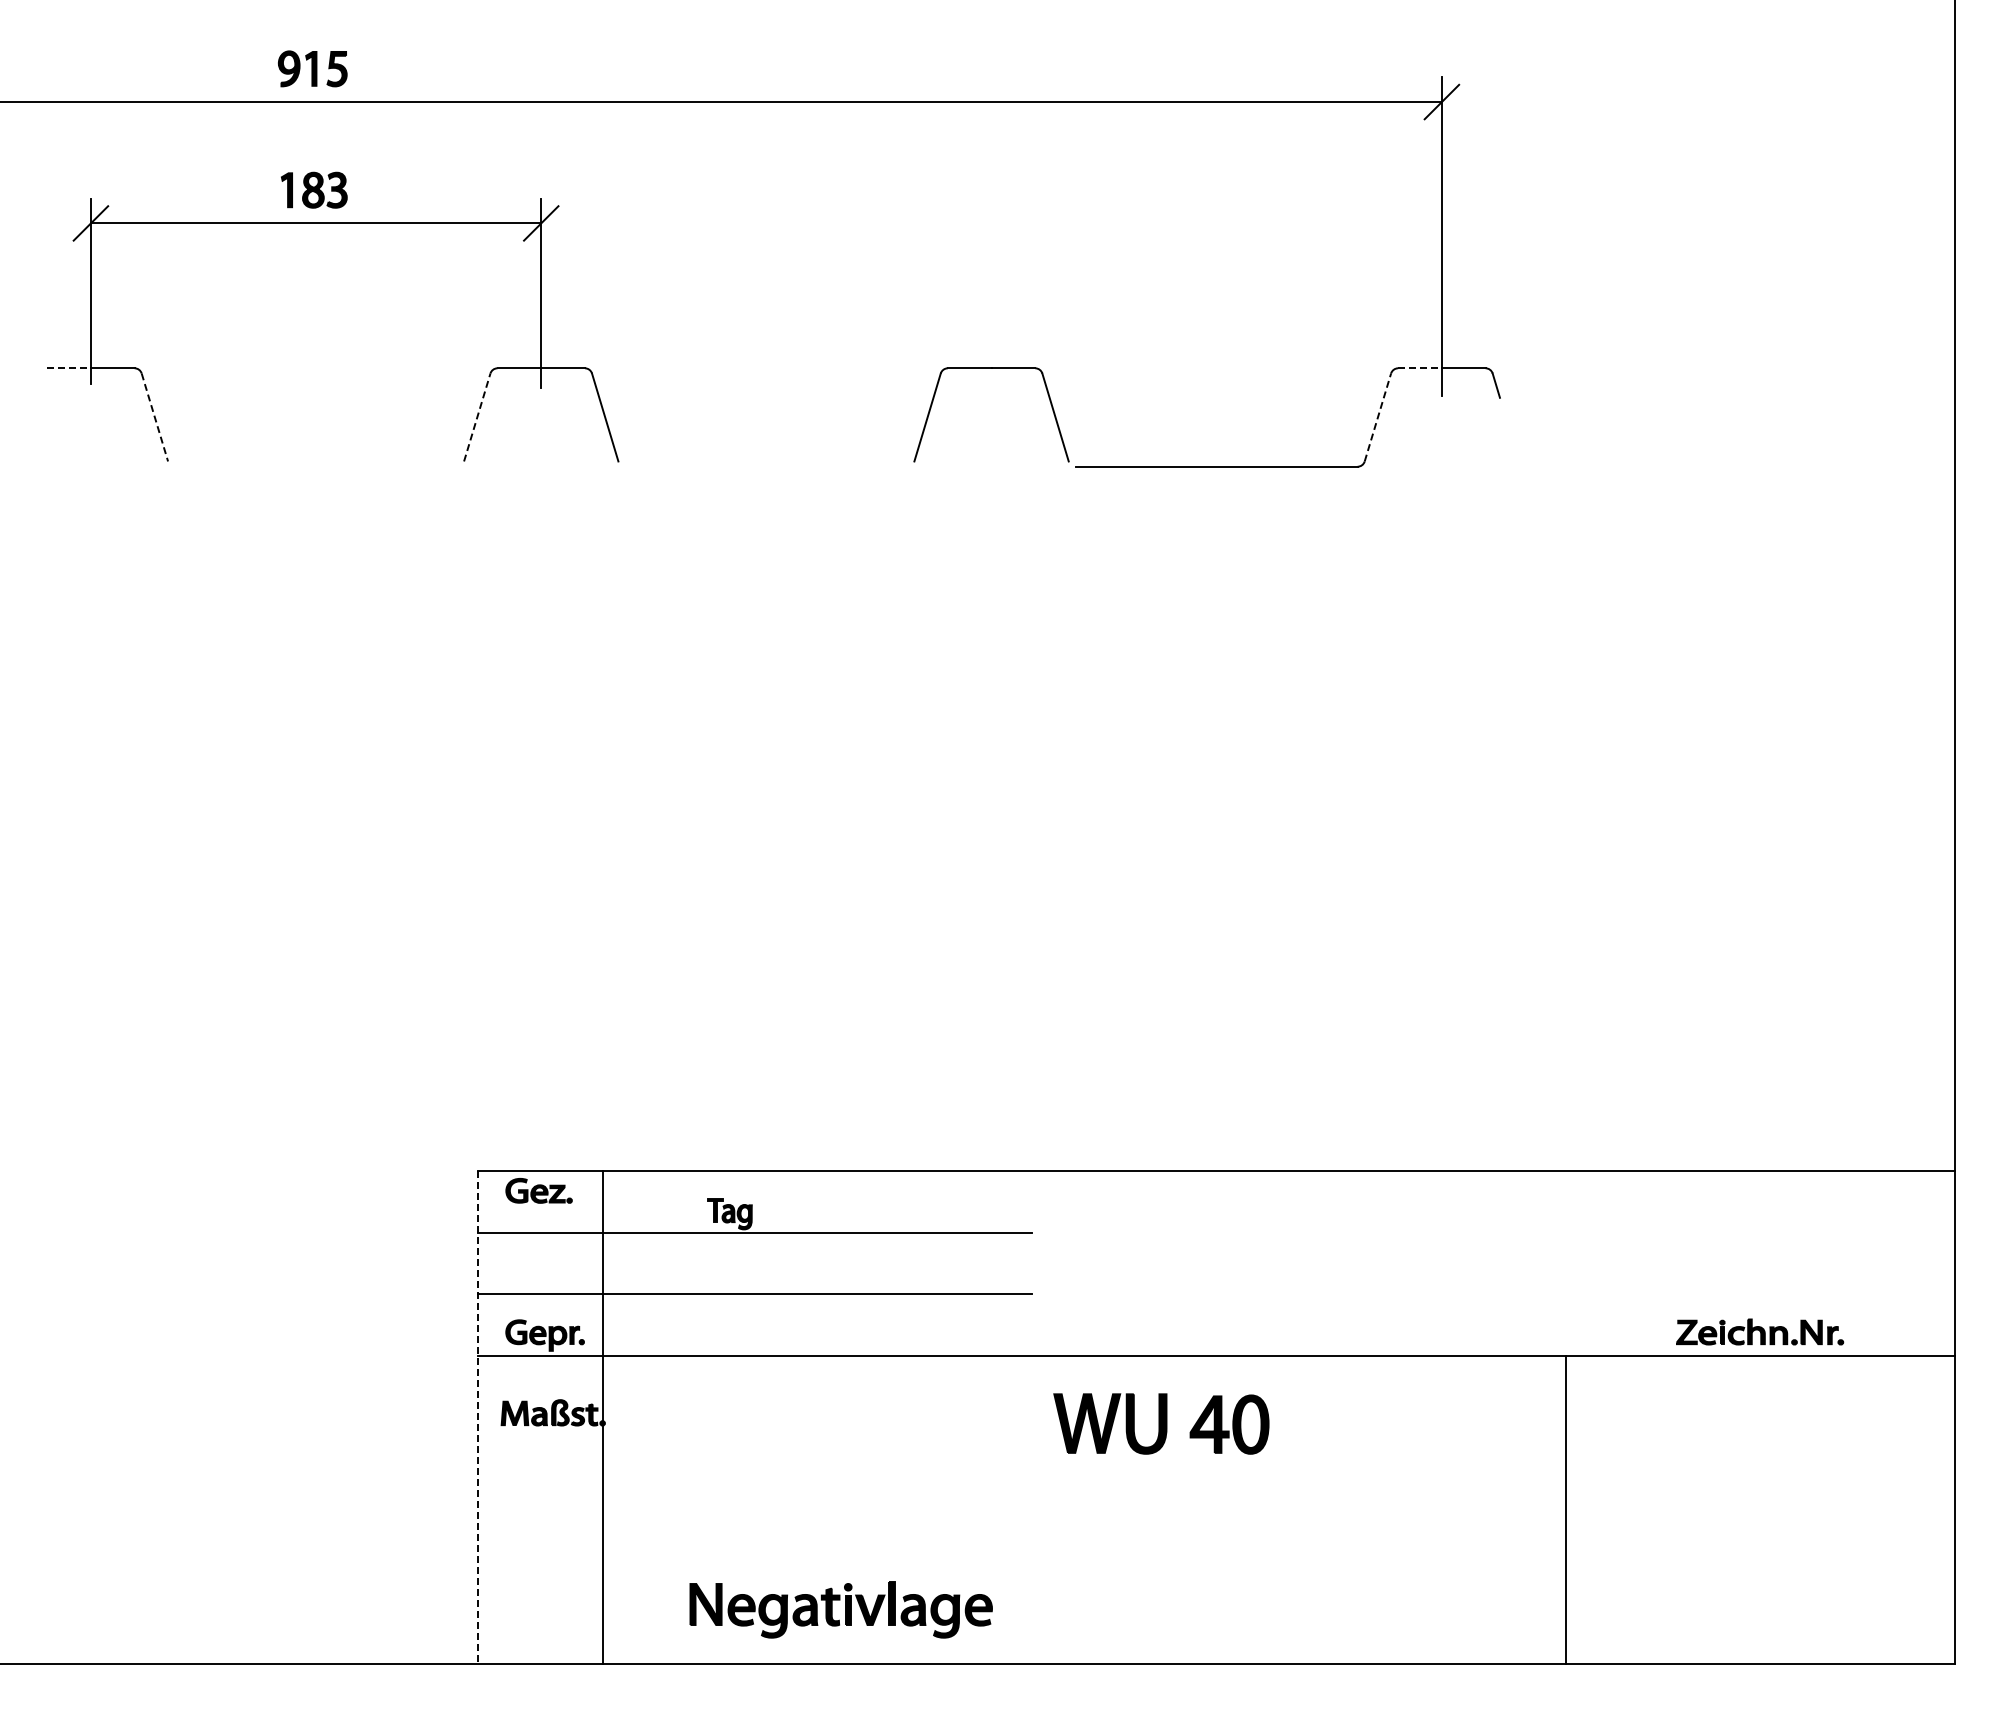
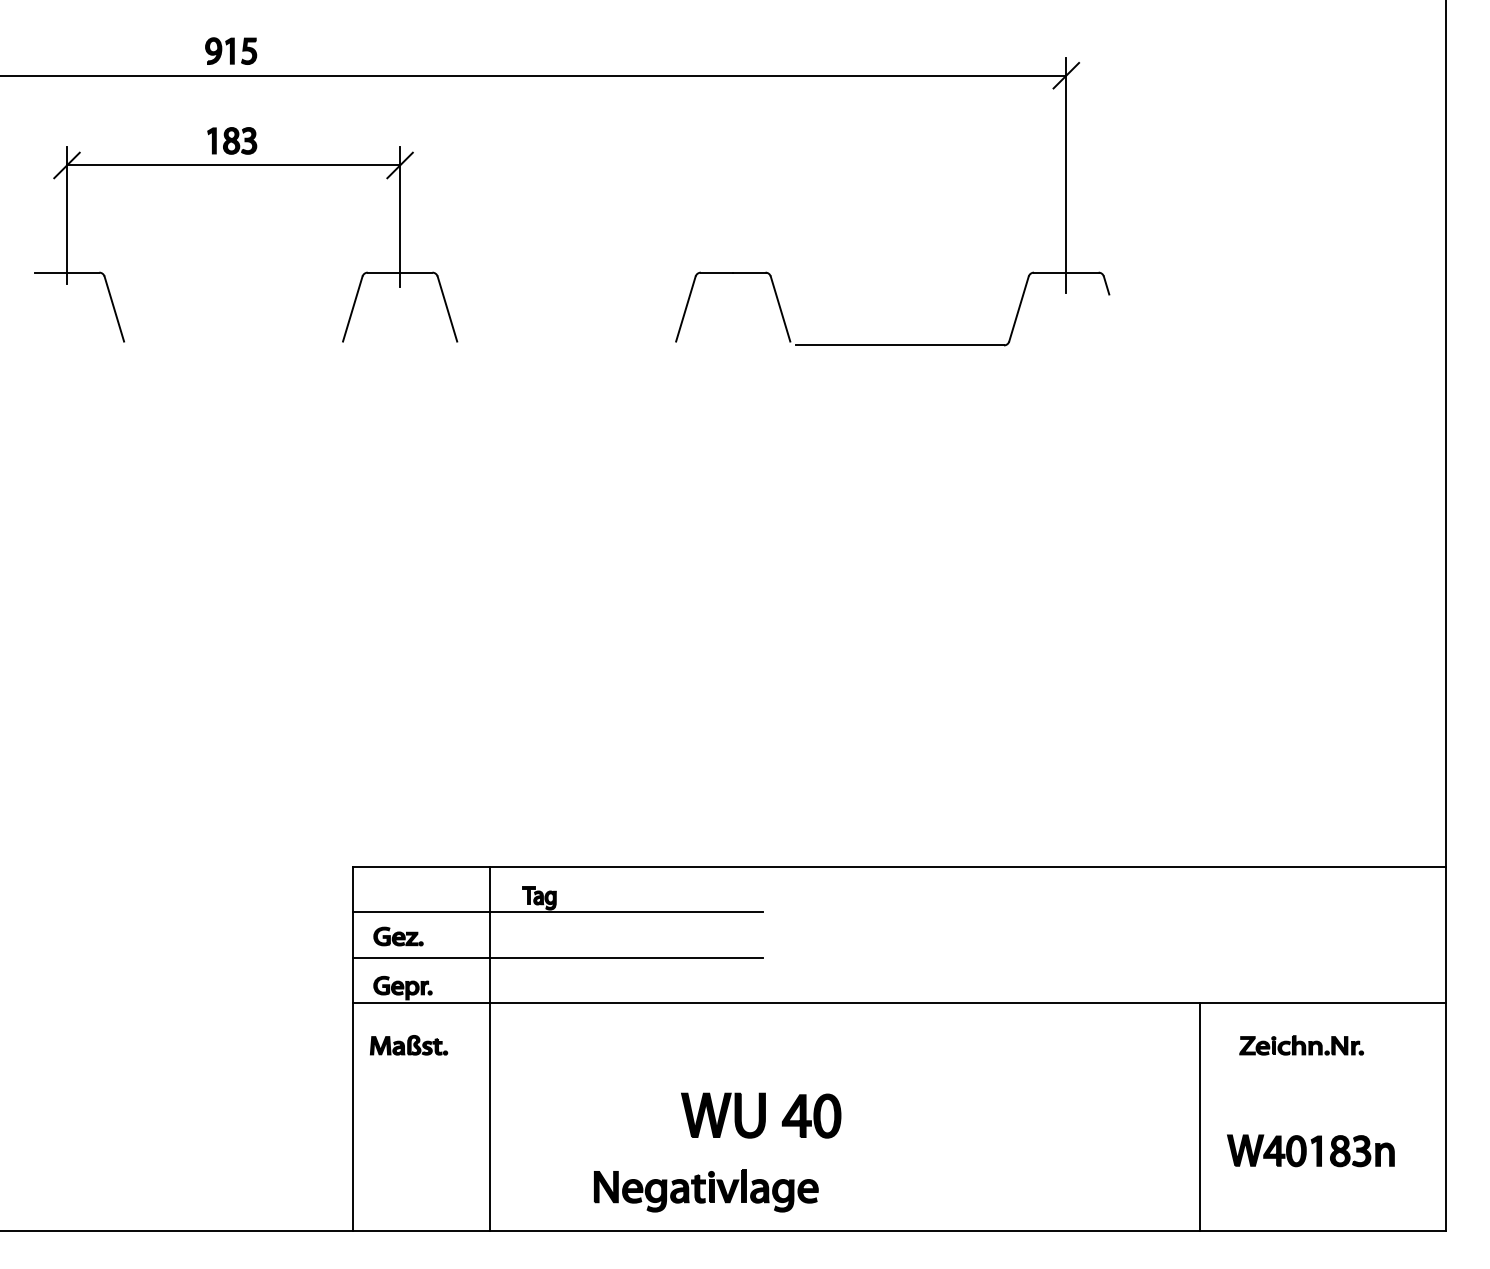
line: (69, 368) -> (51, 272), dashed -> solid
line: (1420, 368) -> (1050, 272), dashed -> solid
line: (154, 417) -> (114, 309), dashed -> solid
line: (477, 417) -> (352, 309), dashed -> solid
line: (1377, 417) -> (1018, 309), dashed -> solid
part: (538, 1190) -> (398, 936), moved
part: (1760, 1331) -> (1301, 1045), moved
line: (602, 1417) -> (489, 1048), moved
line: (478, 1418) -> (353, 1049), dashed -> solid
part: (1161, 1423) -> (761, 1115), moved
line: (1566, 1509) -> (1199, 1116), moved
part: (1772, 1555) -> (1310, 1150), added
part: (840, 1609) -> (705, 1190), moved

